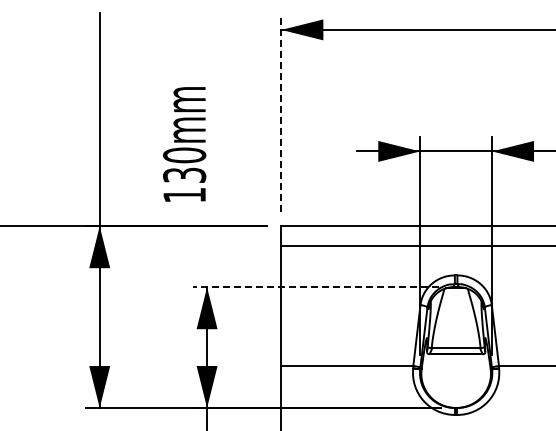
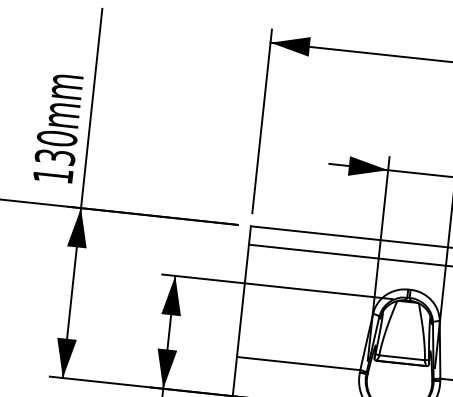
line: (281, 113) -> (262, 120), dashed -> solid
text: (184, 144) -> (58, 128), moved
line: (315, 287) -> (276, 286), dashed -> solid

